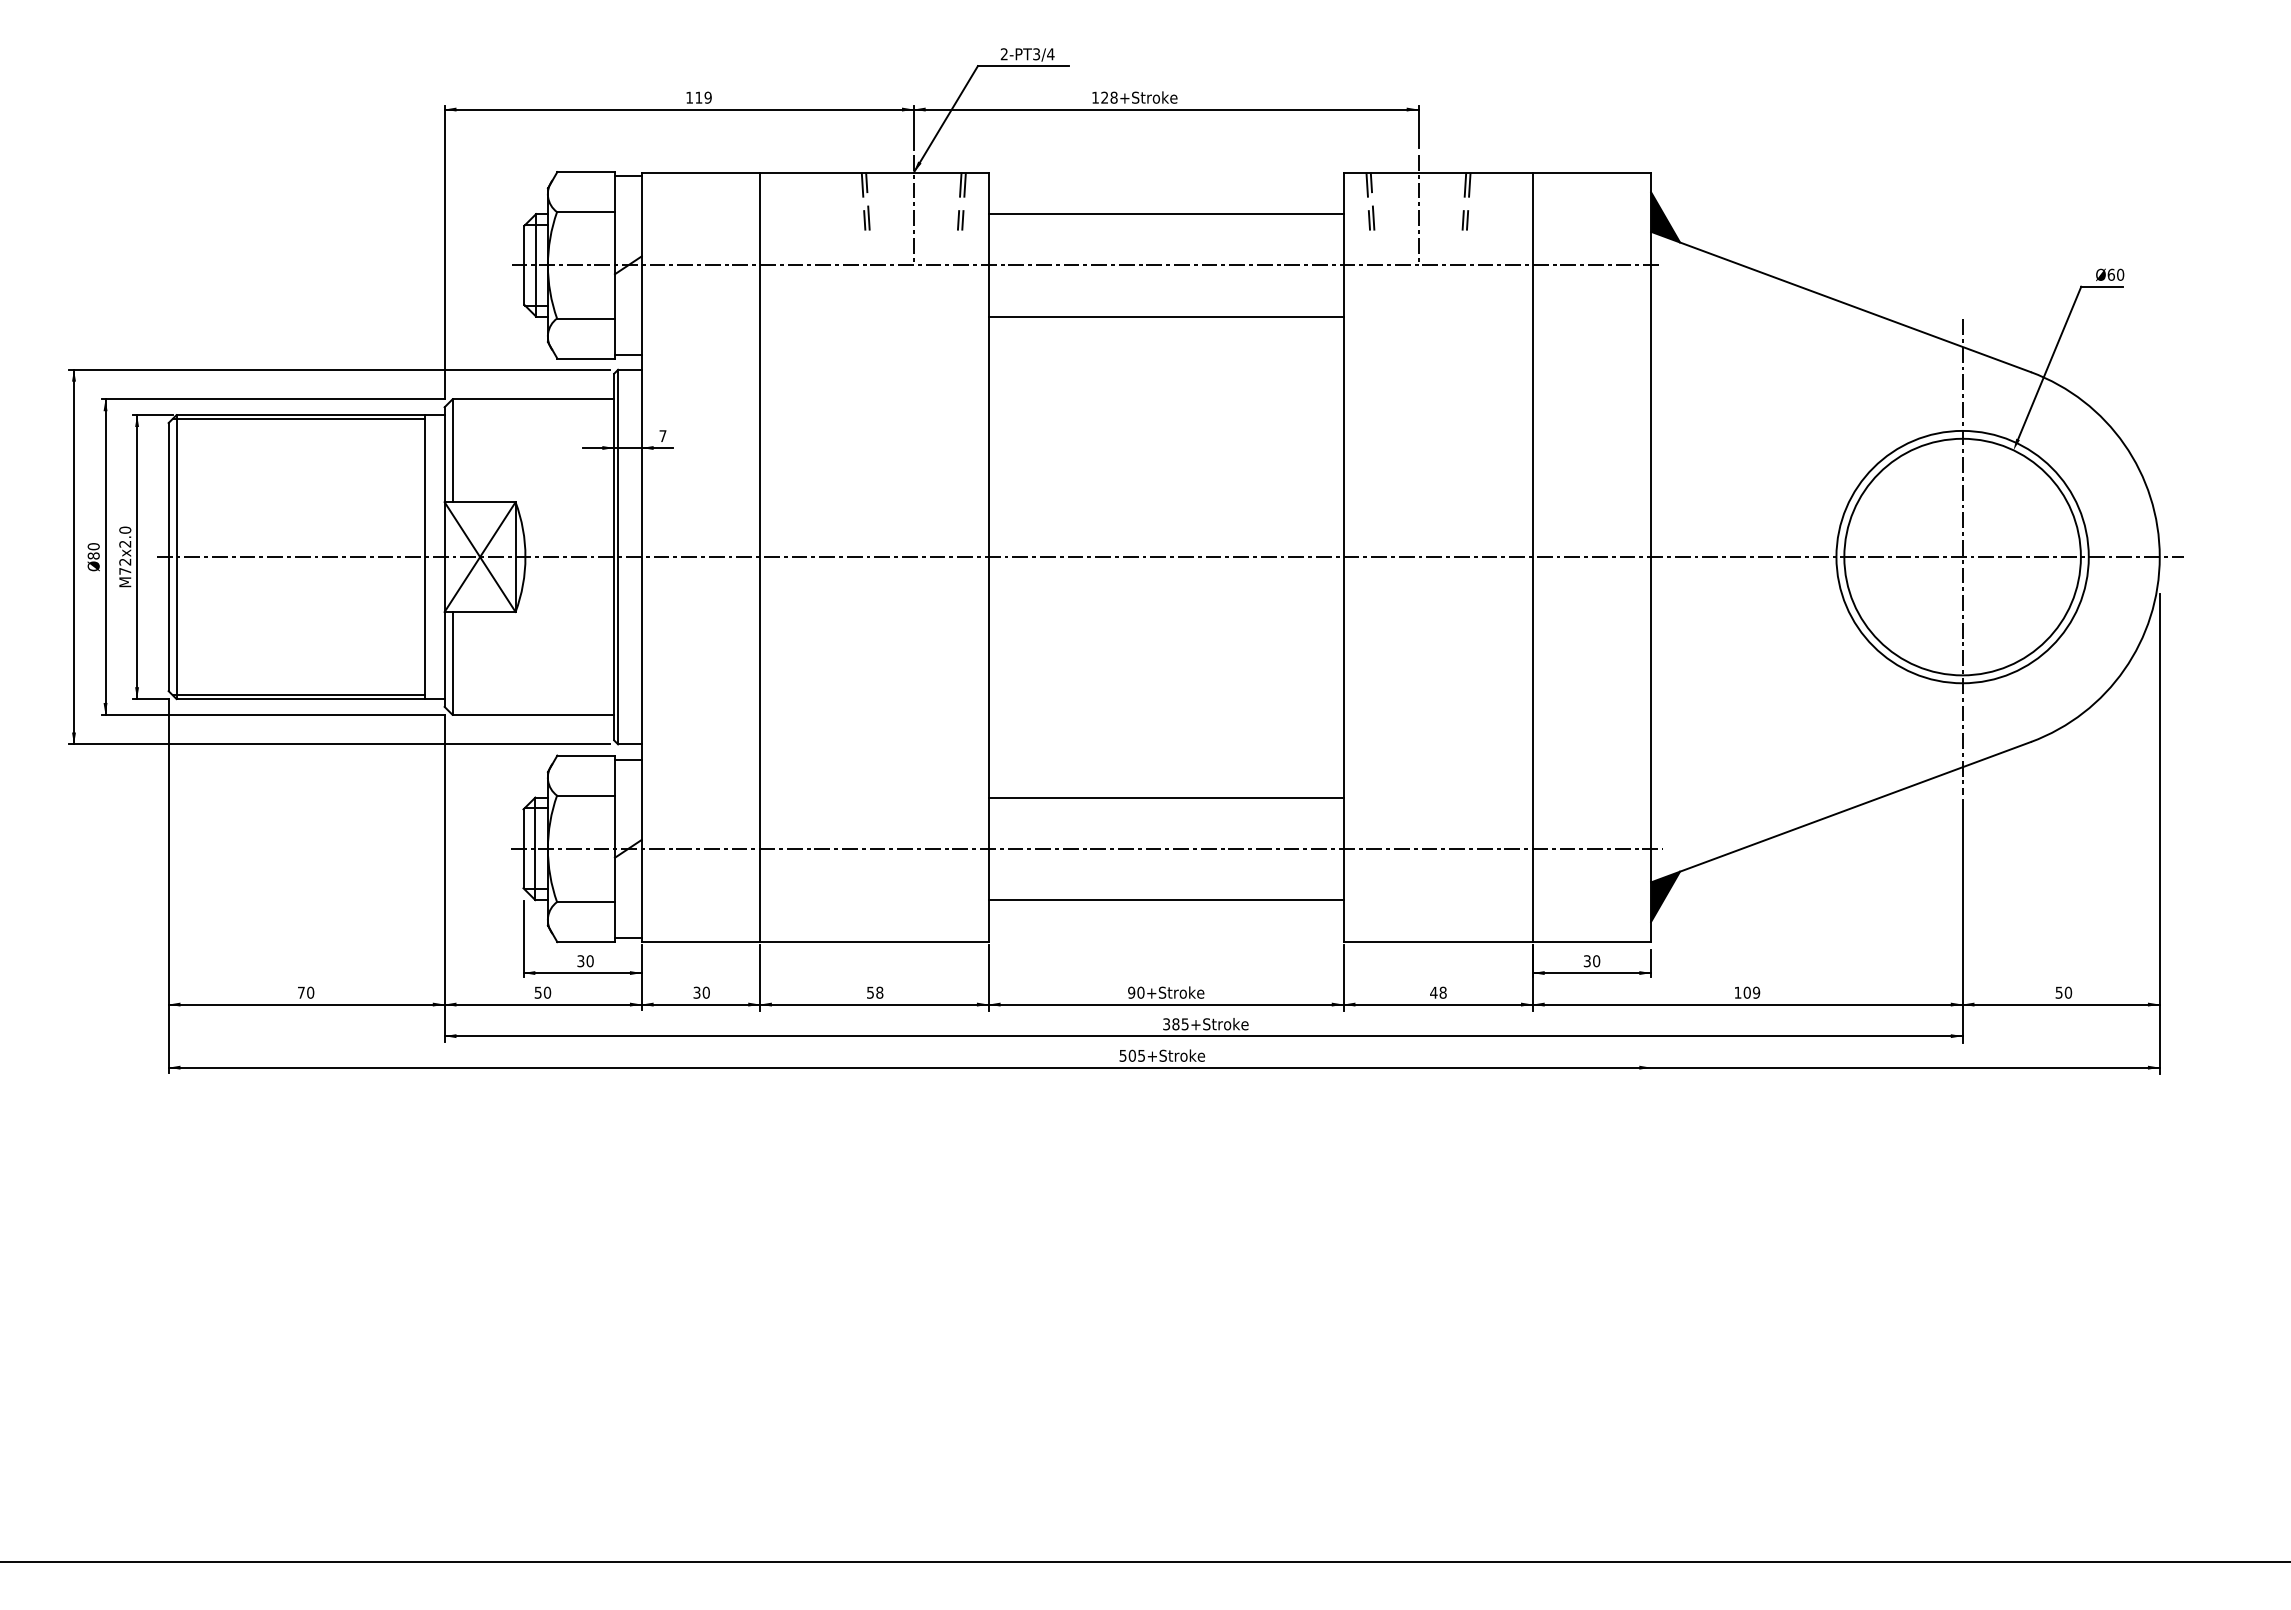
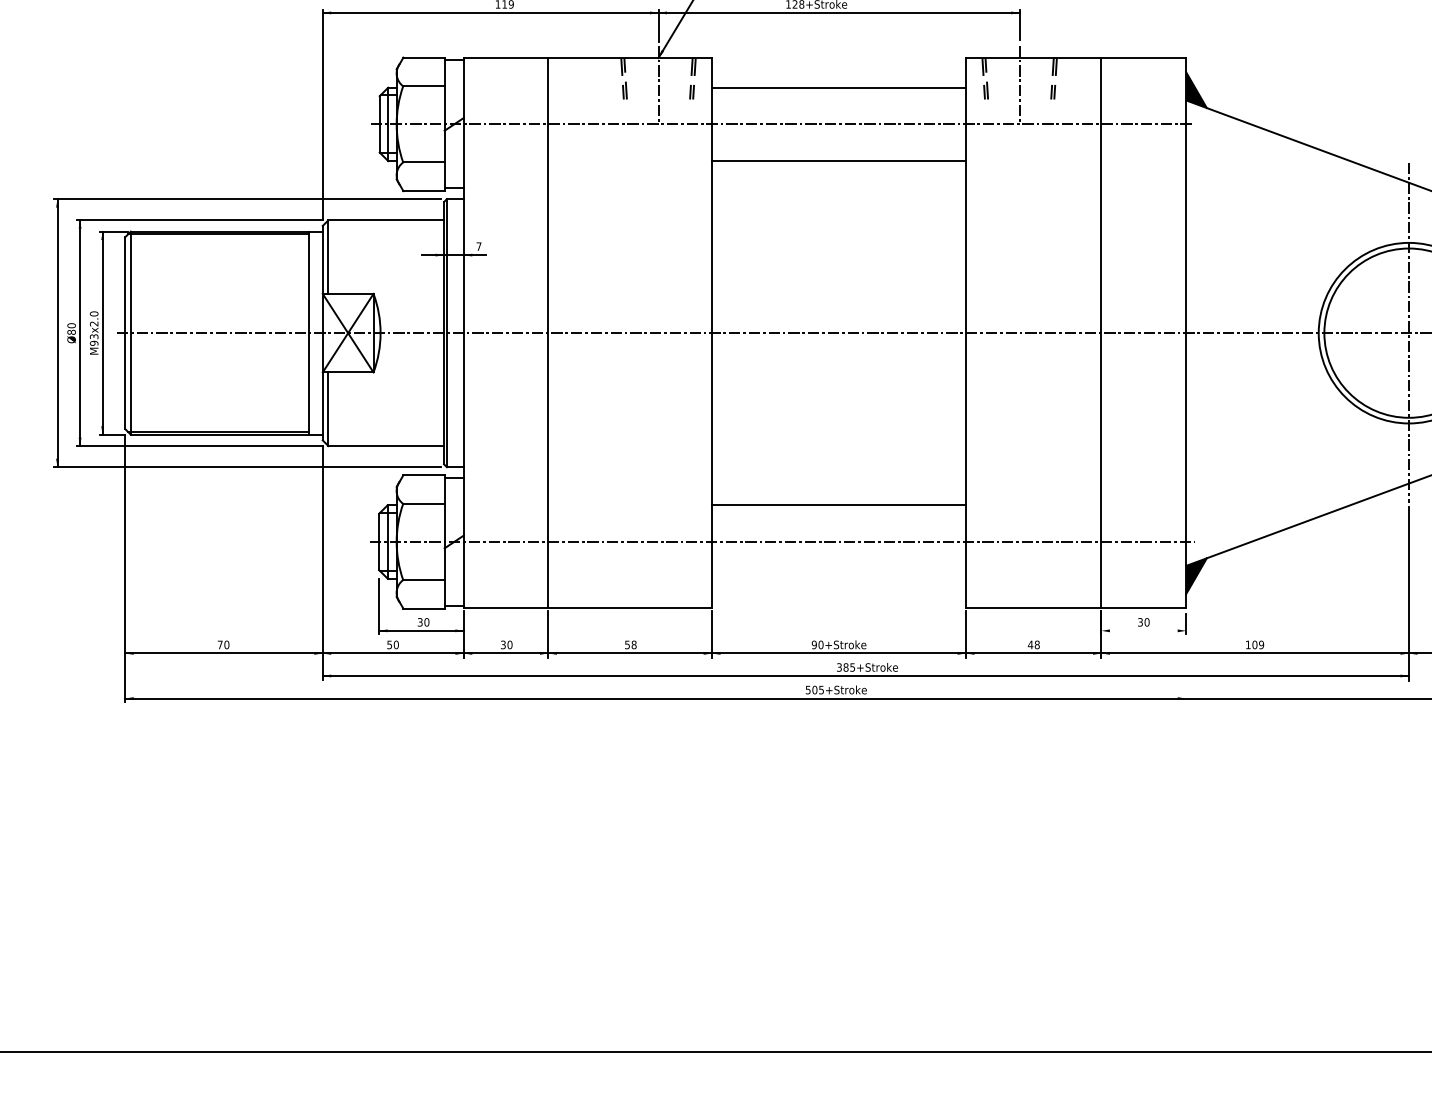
text: (125, 566) -> (94, 339), M72x2.0 -> M93x2.0
line: (1165, 900) -> (838, 578), removed
line: (1591, 973) -> (1143, 631), removed

